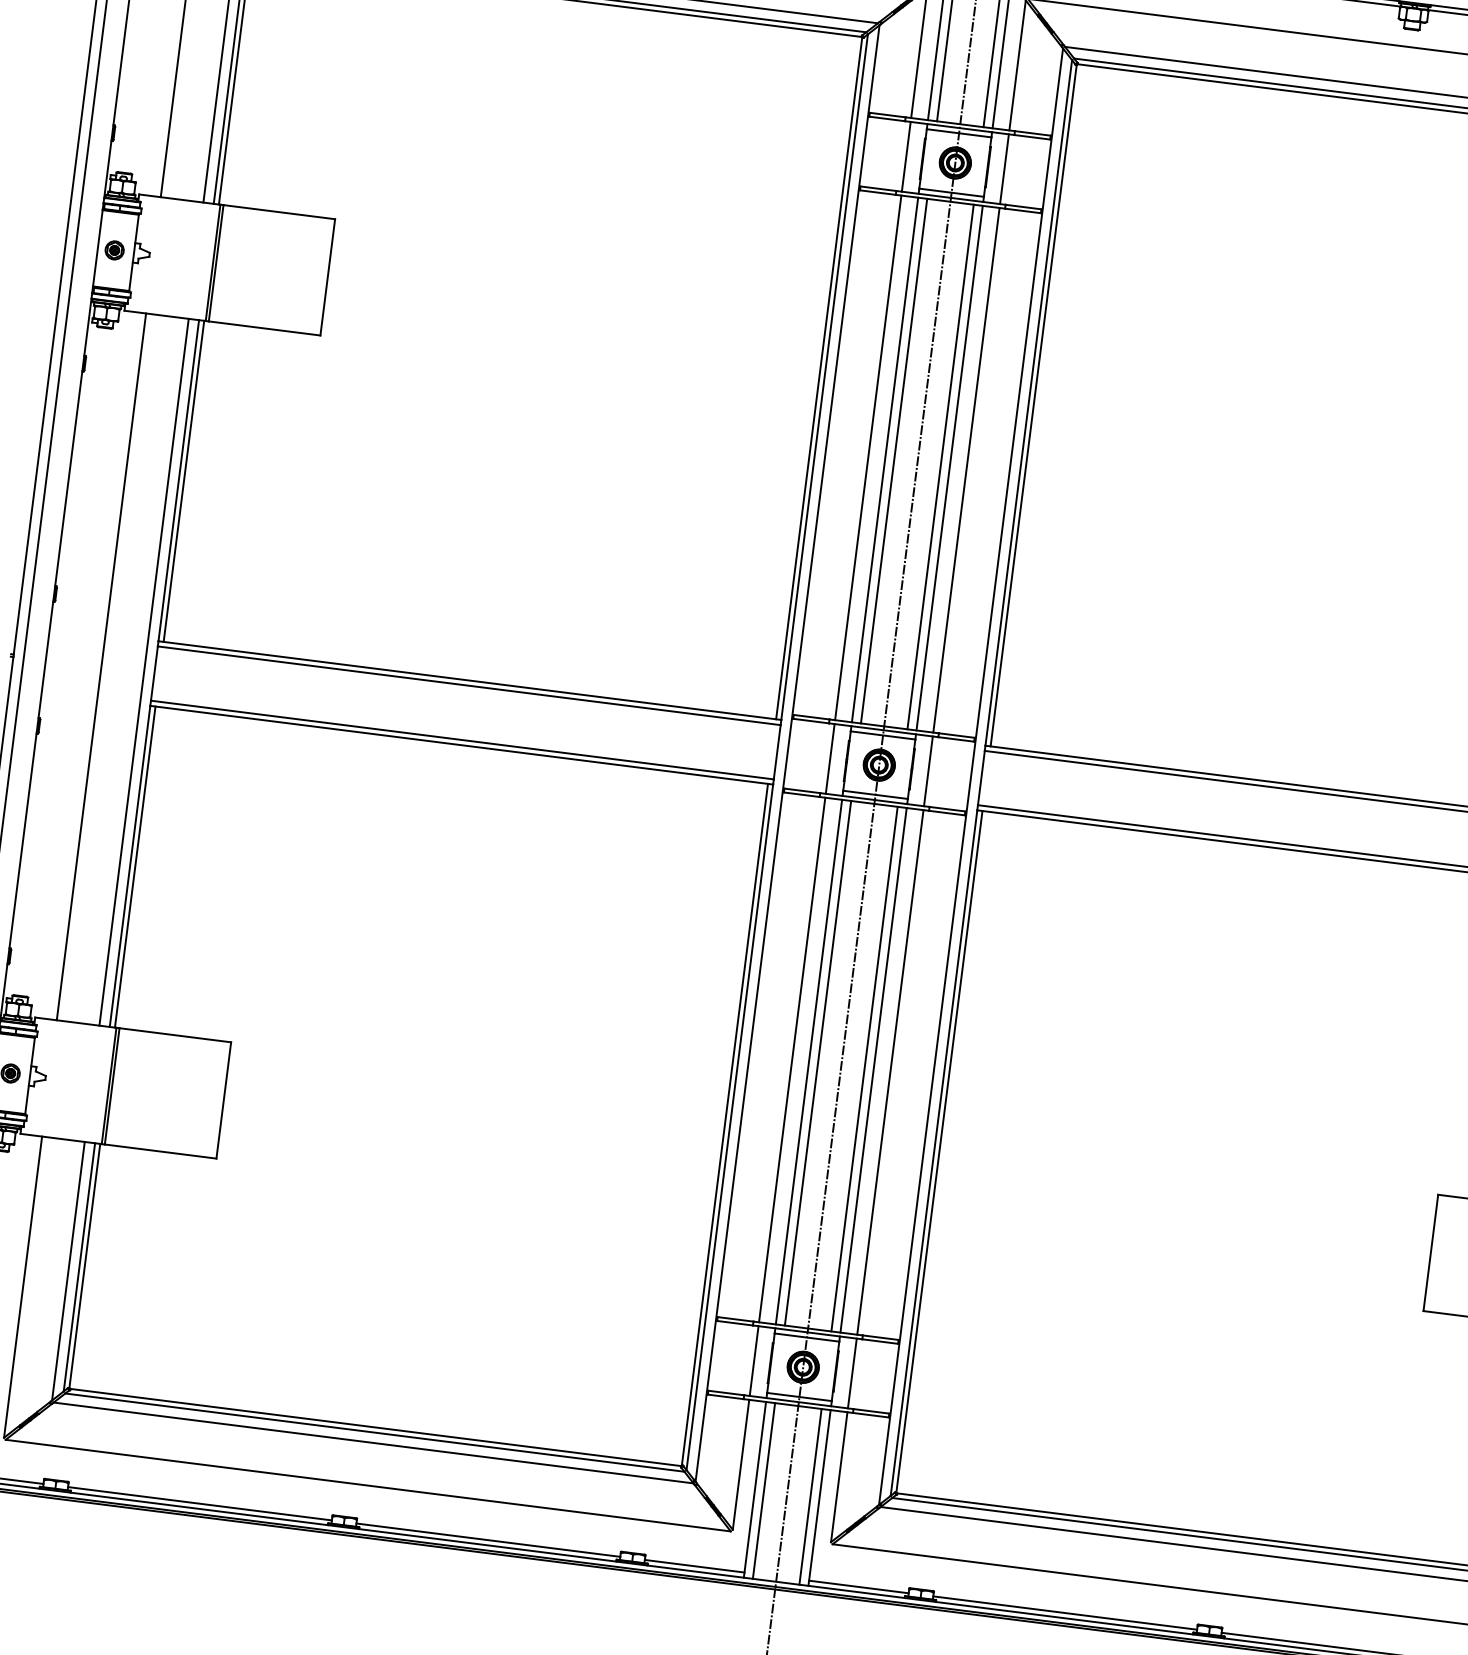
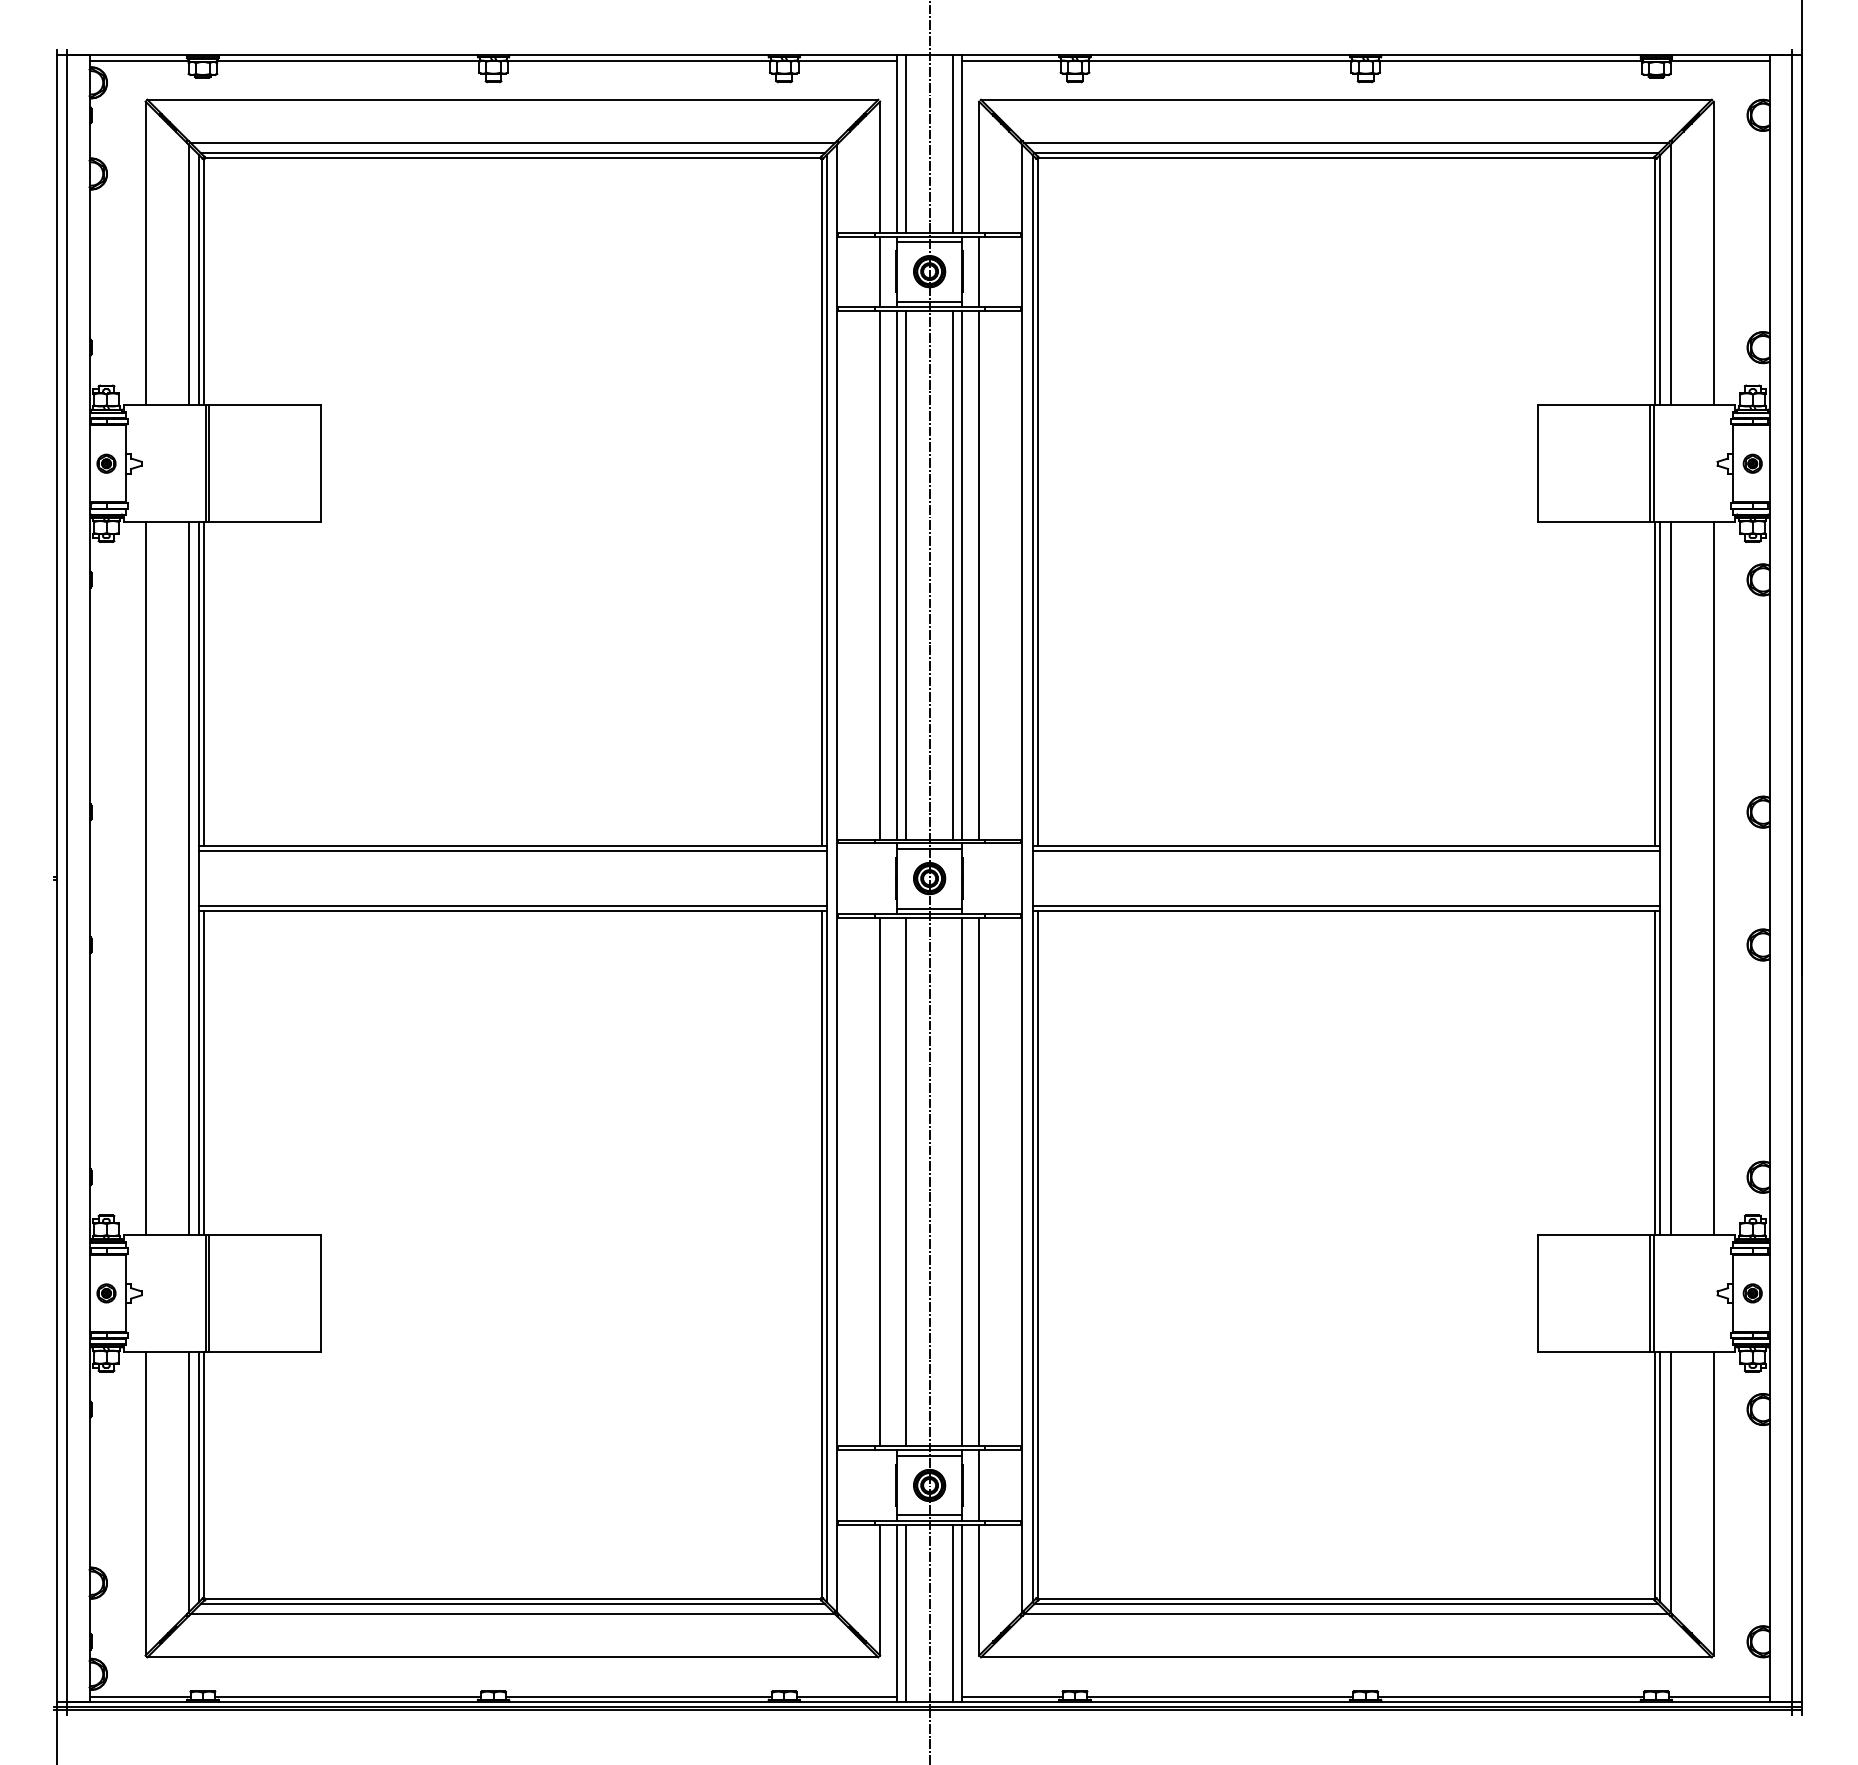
line: (830, 758) -> (880, 878), removed
line: (928, 771) -> (979, 878), removed
line: (809, 1061) -> (897, 1181), removed
line: (865, 1068) -> (953, 1181), removed
line: (754, 1361) -> (880, 1485), removed

